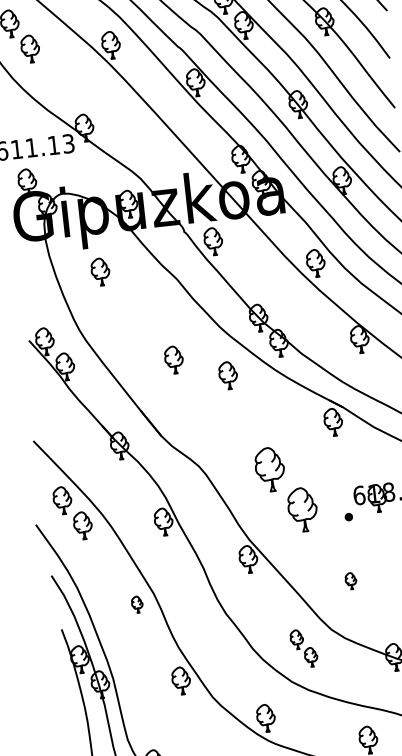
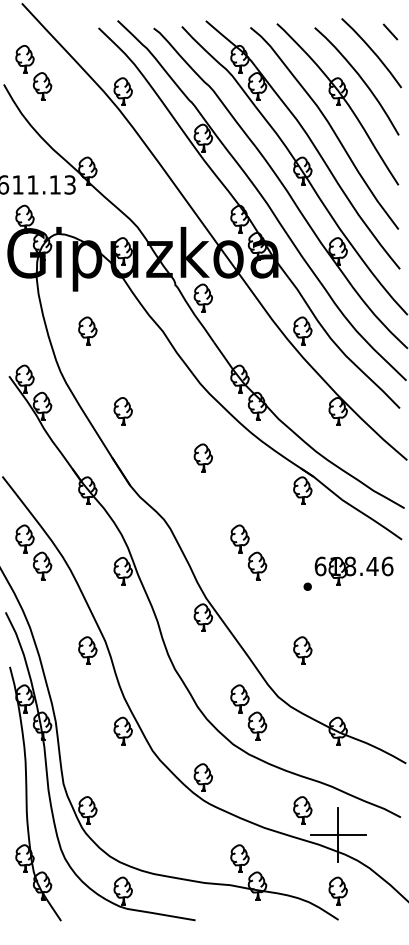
part: (100, 271) -> (87, 330), moved
part: (173, 360) -> (122, 411), moved
part: (228, 375) -> (203, 457), moved
part: (286, 489) -> (248, 552), size x0.62
part: (350, 581) -> (302, 650), size x1.67
part: (136, 604) -> (87, 650), size x1.67
part: (303, 648) -> (248, 712), size x1.43

